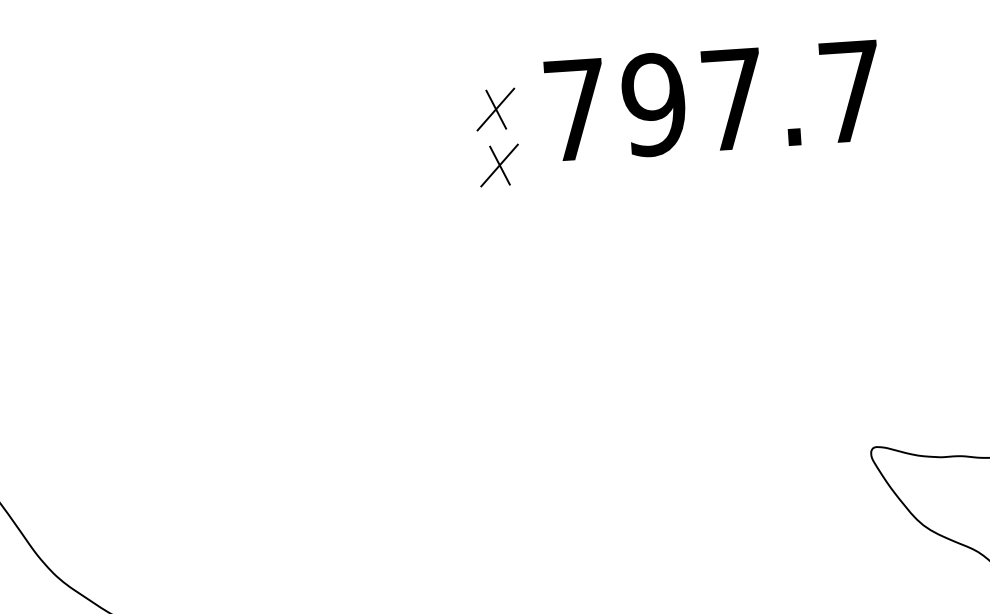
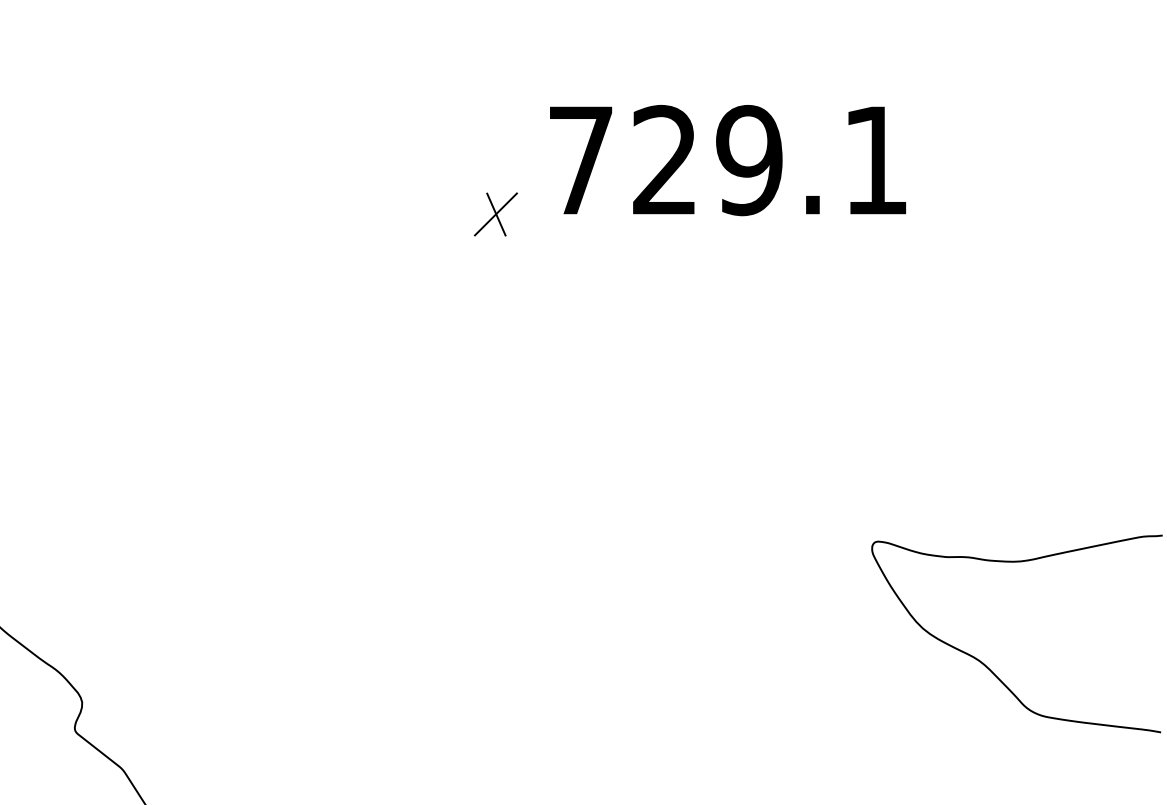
text: (750, 98) -> (768, 160), 797.7 -> 729.1
part: (495, 109) -> (495, 154), removed

